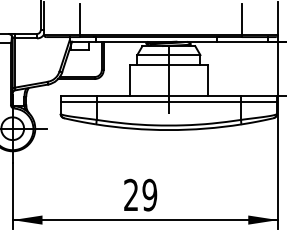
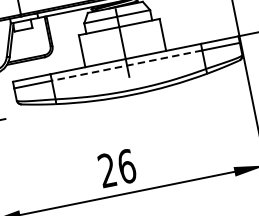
line: (168, 102) -> (126, 66), solid -> dashed
text: (149, 194) -> (126, 165), 29 -> 26

